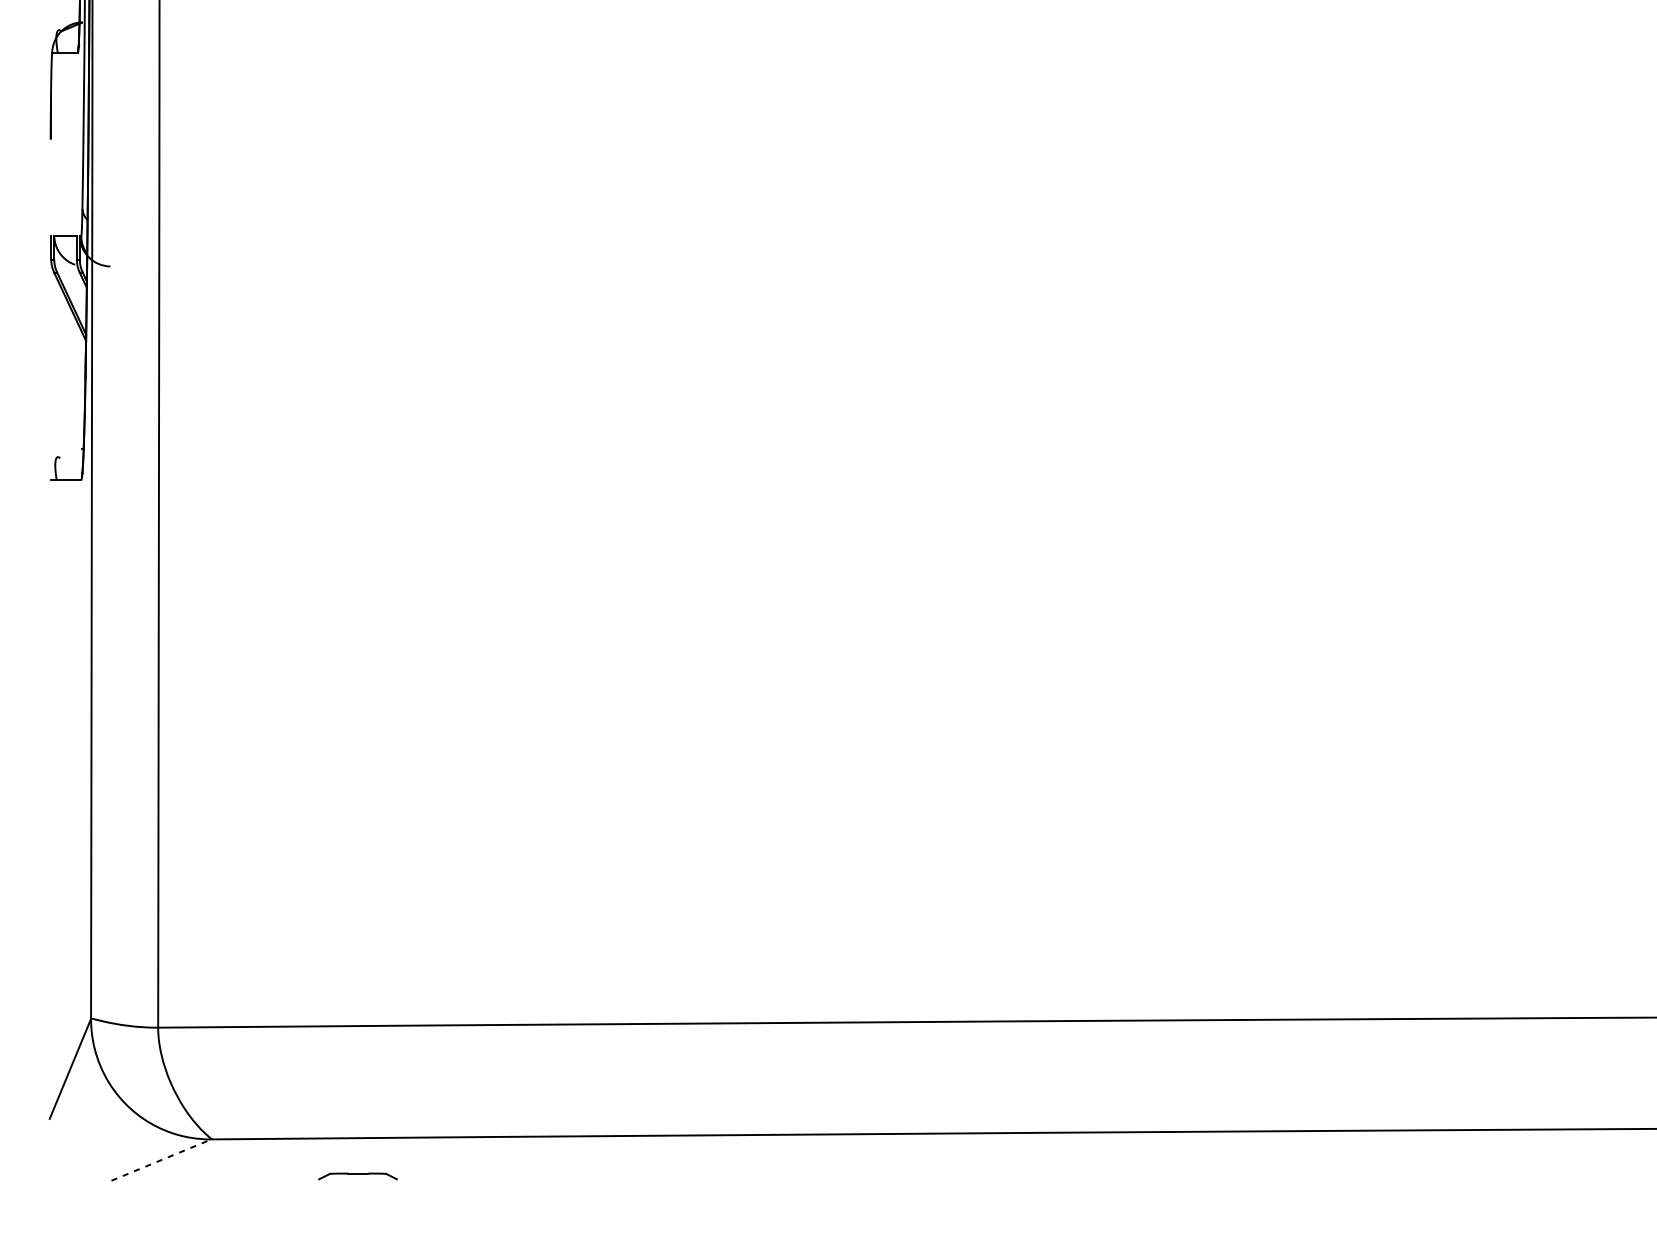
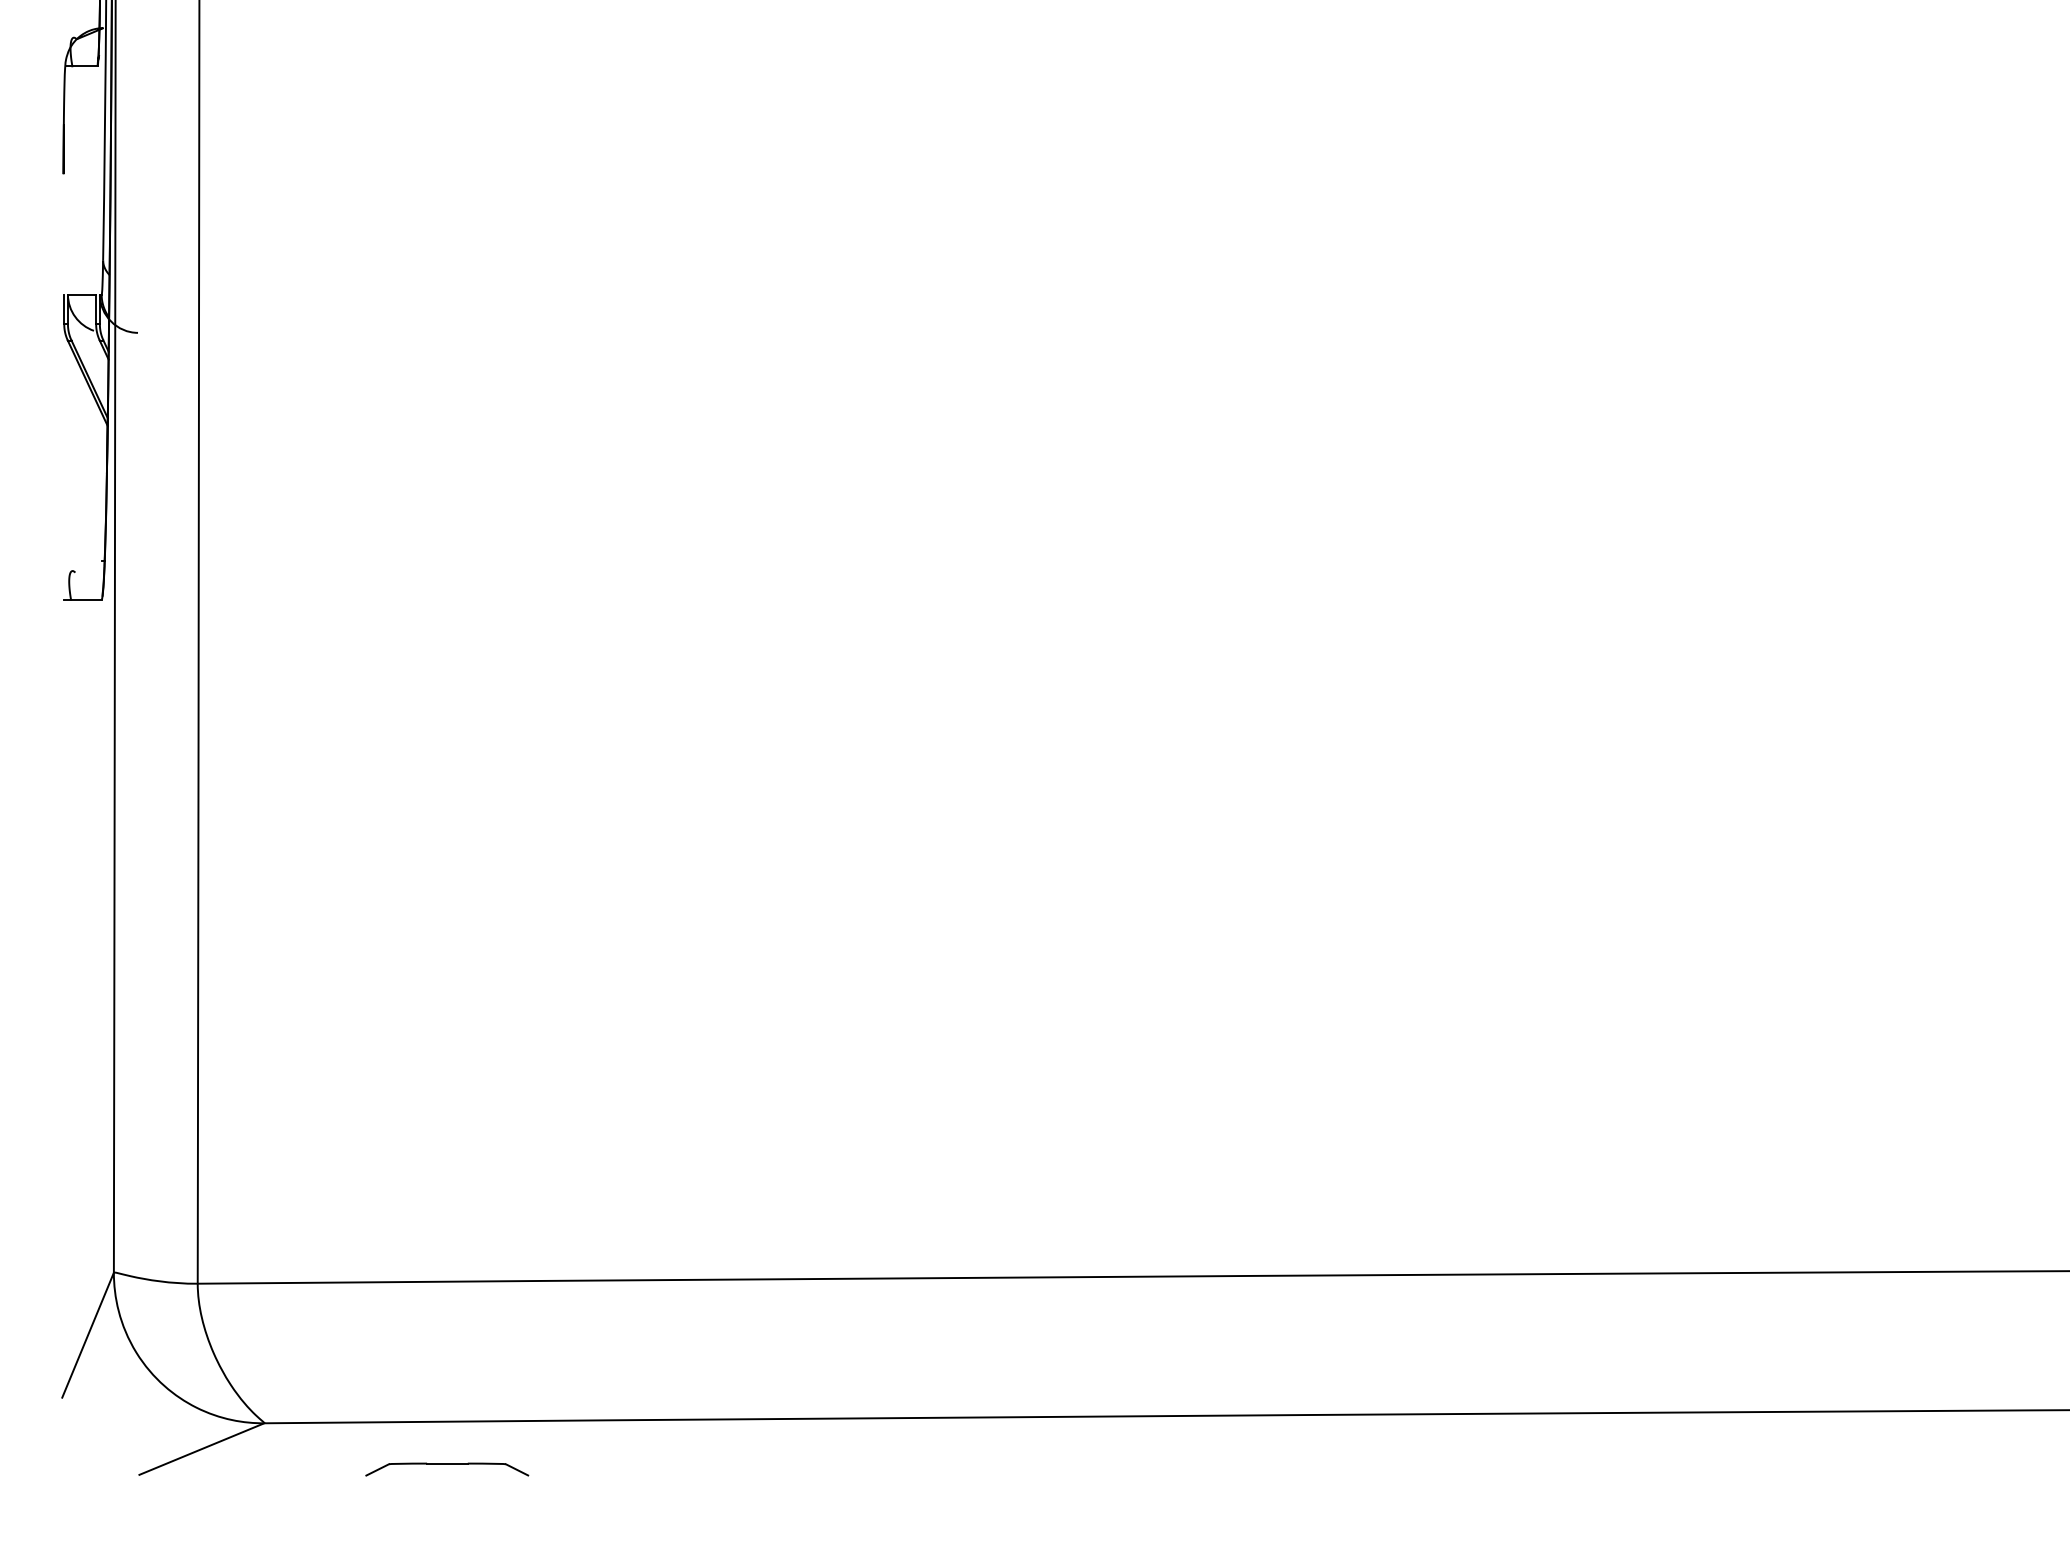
line: (161, 1160) -> (201, 1449), dashed -> solid
part: (358, 1176) -> (447, 1469), size x1.67

